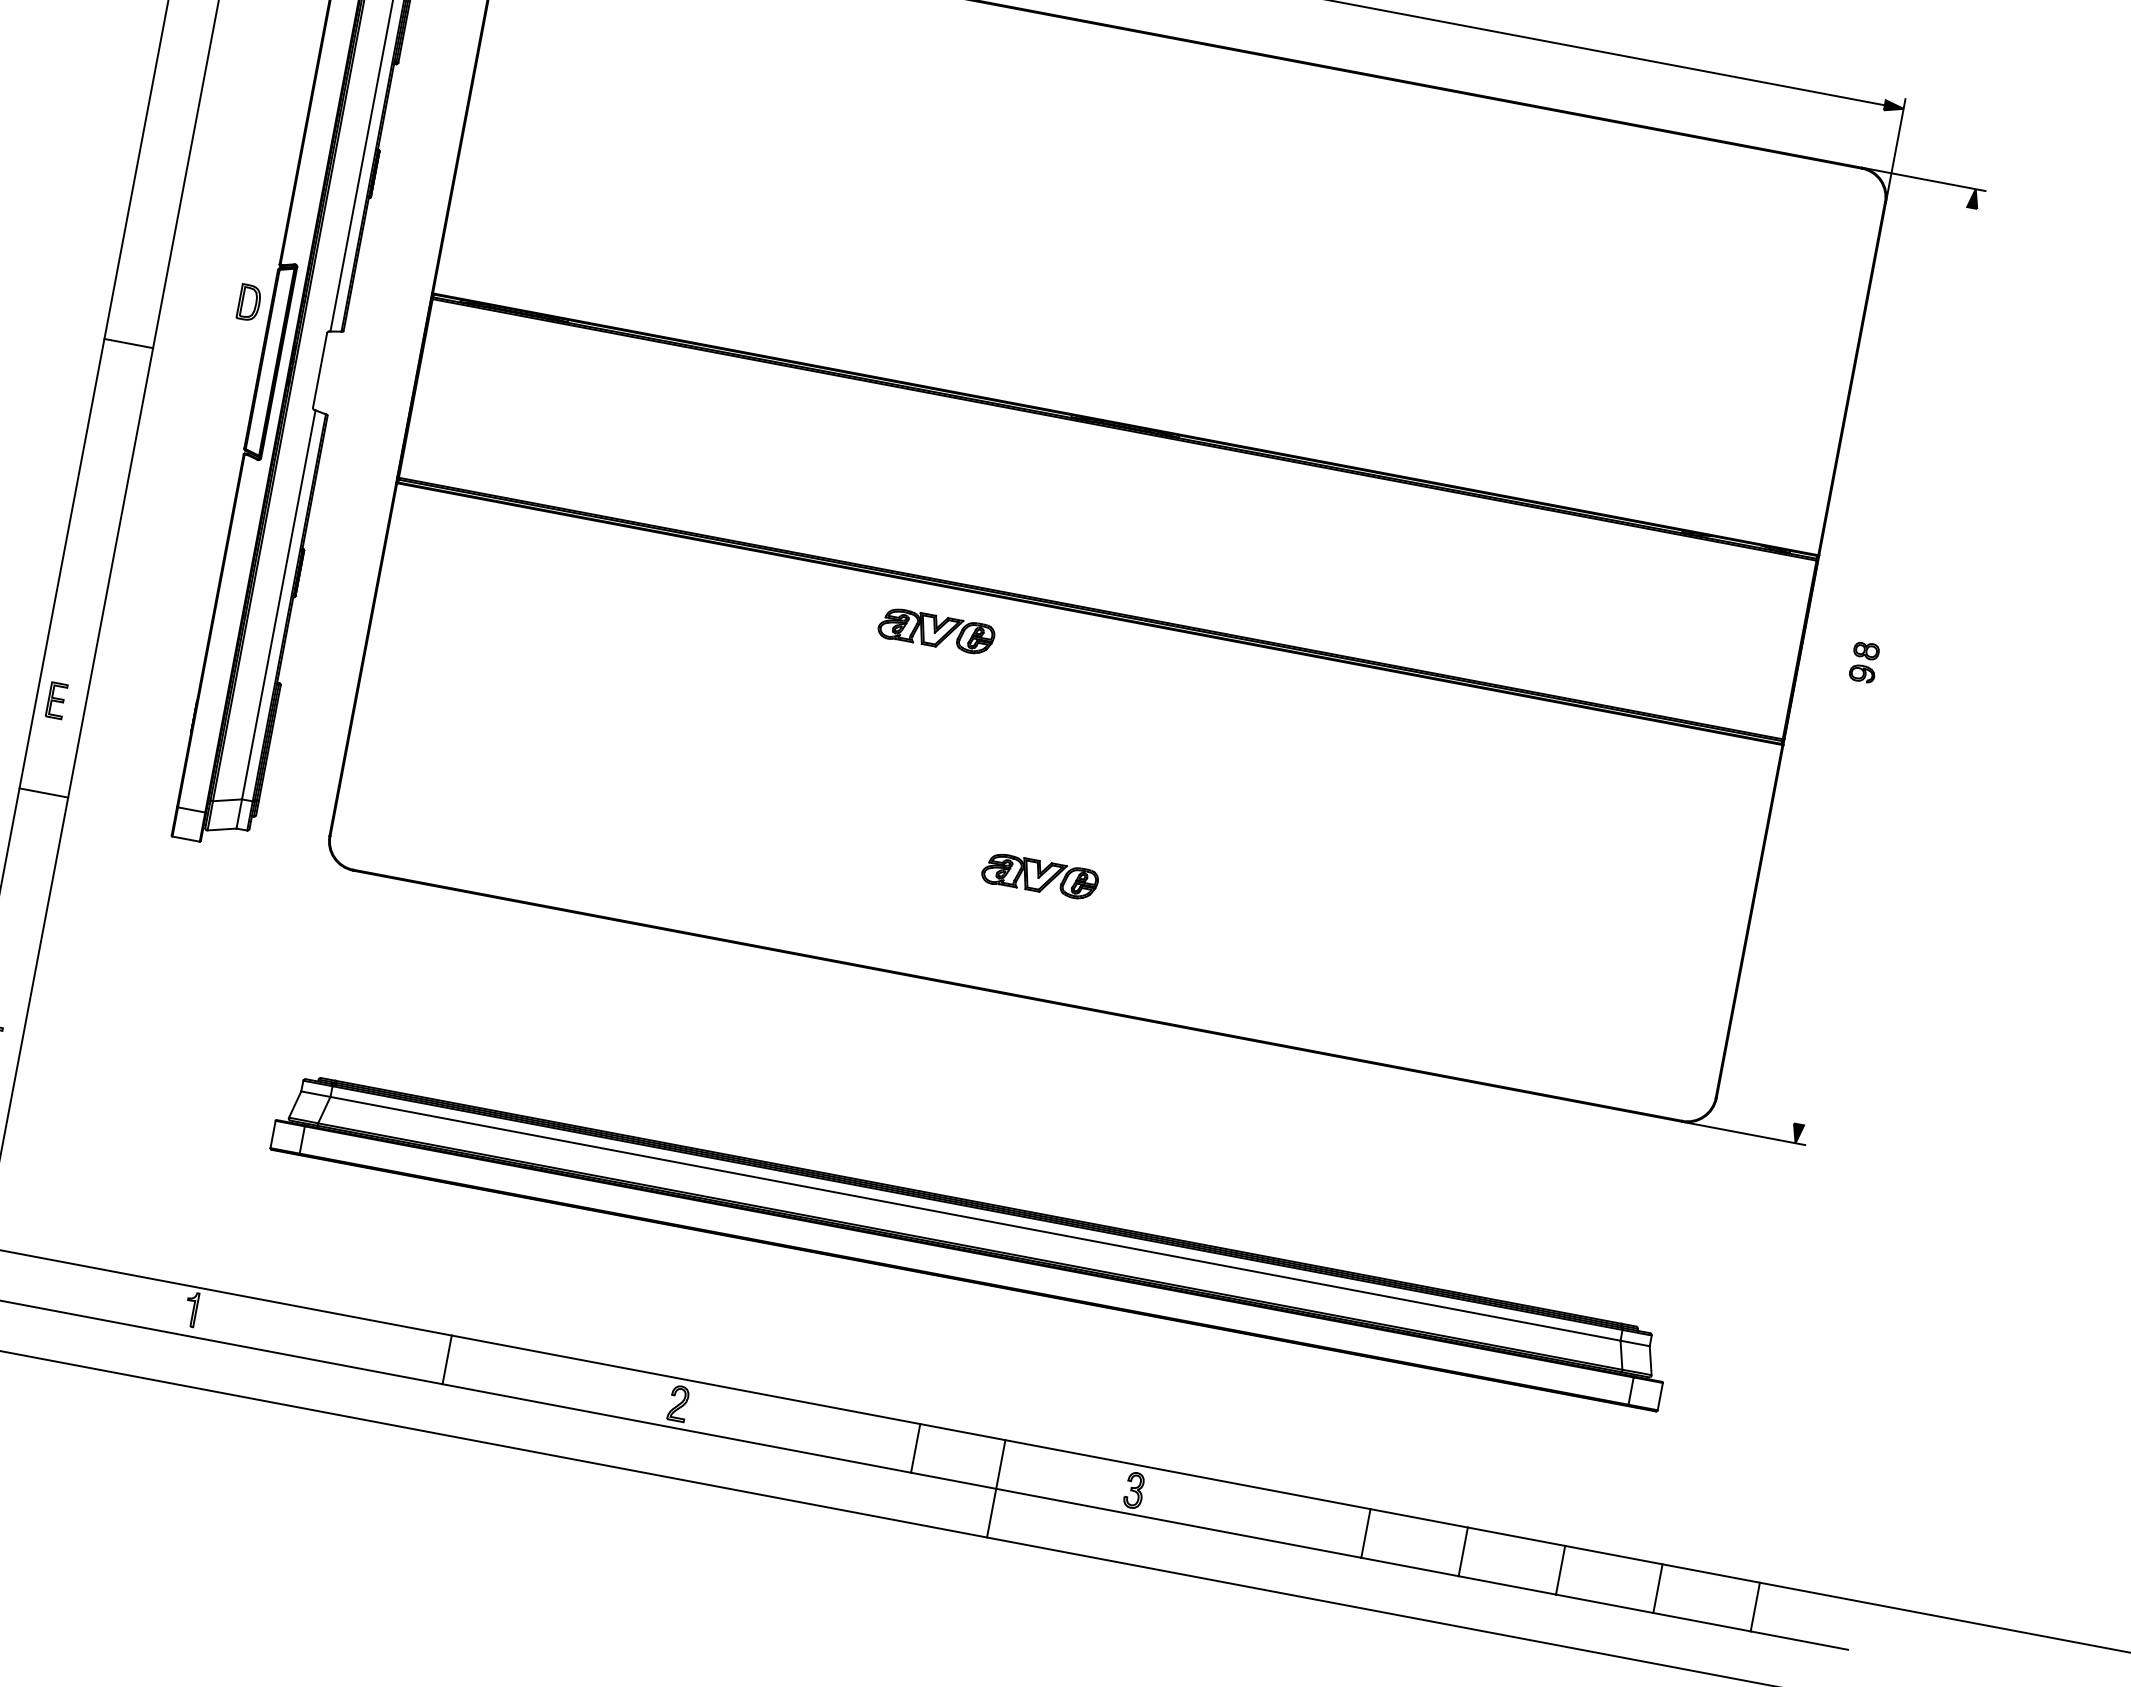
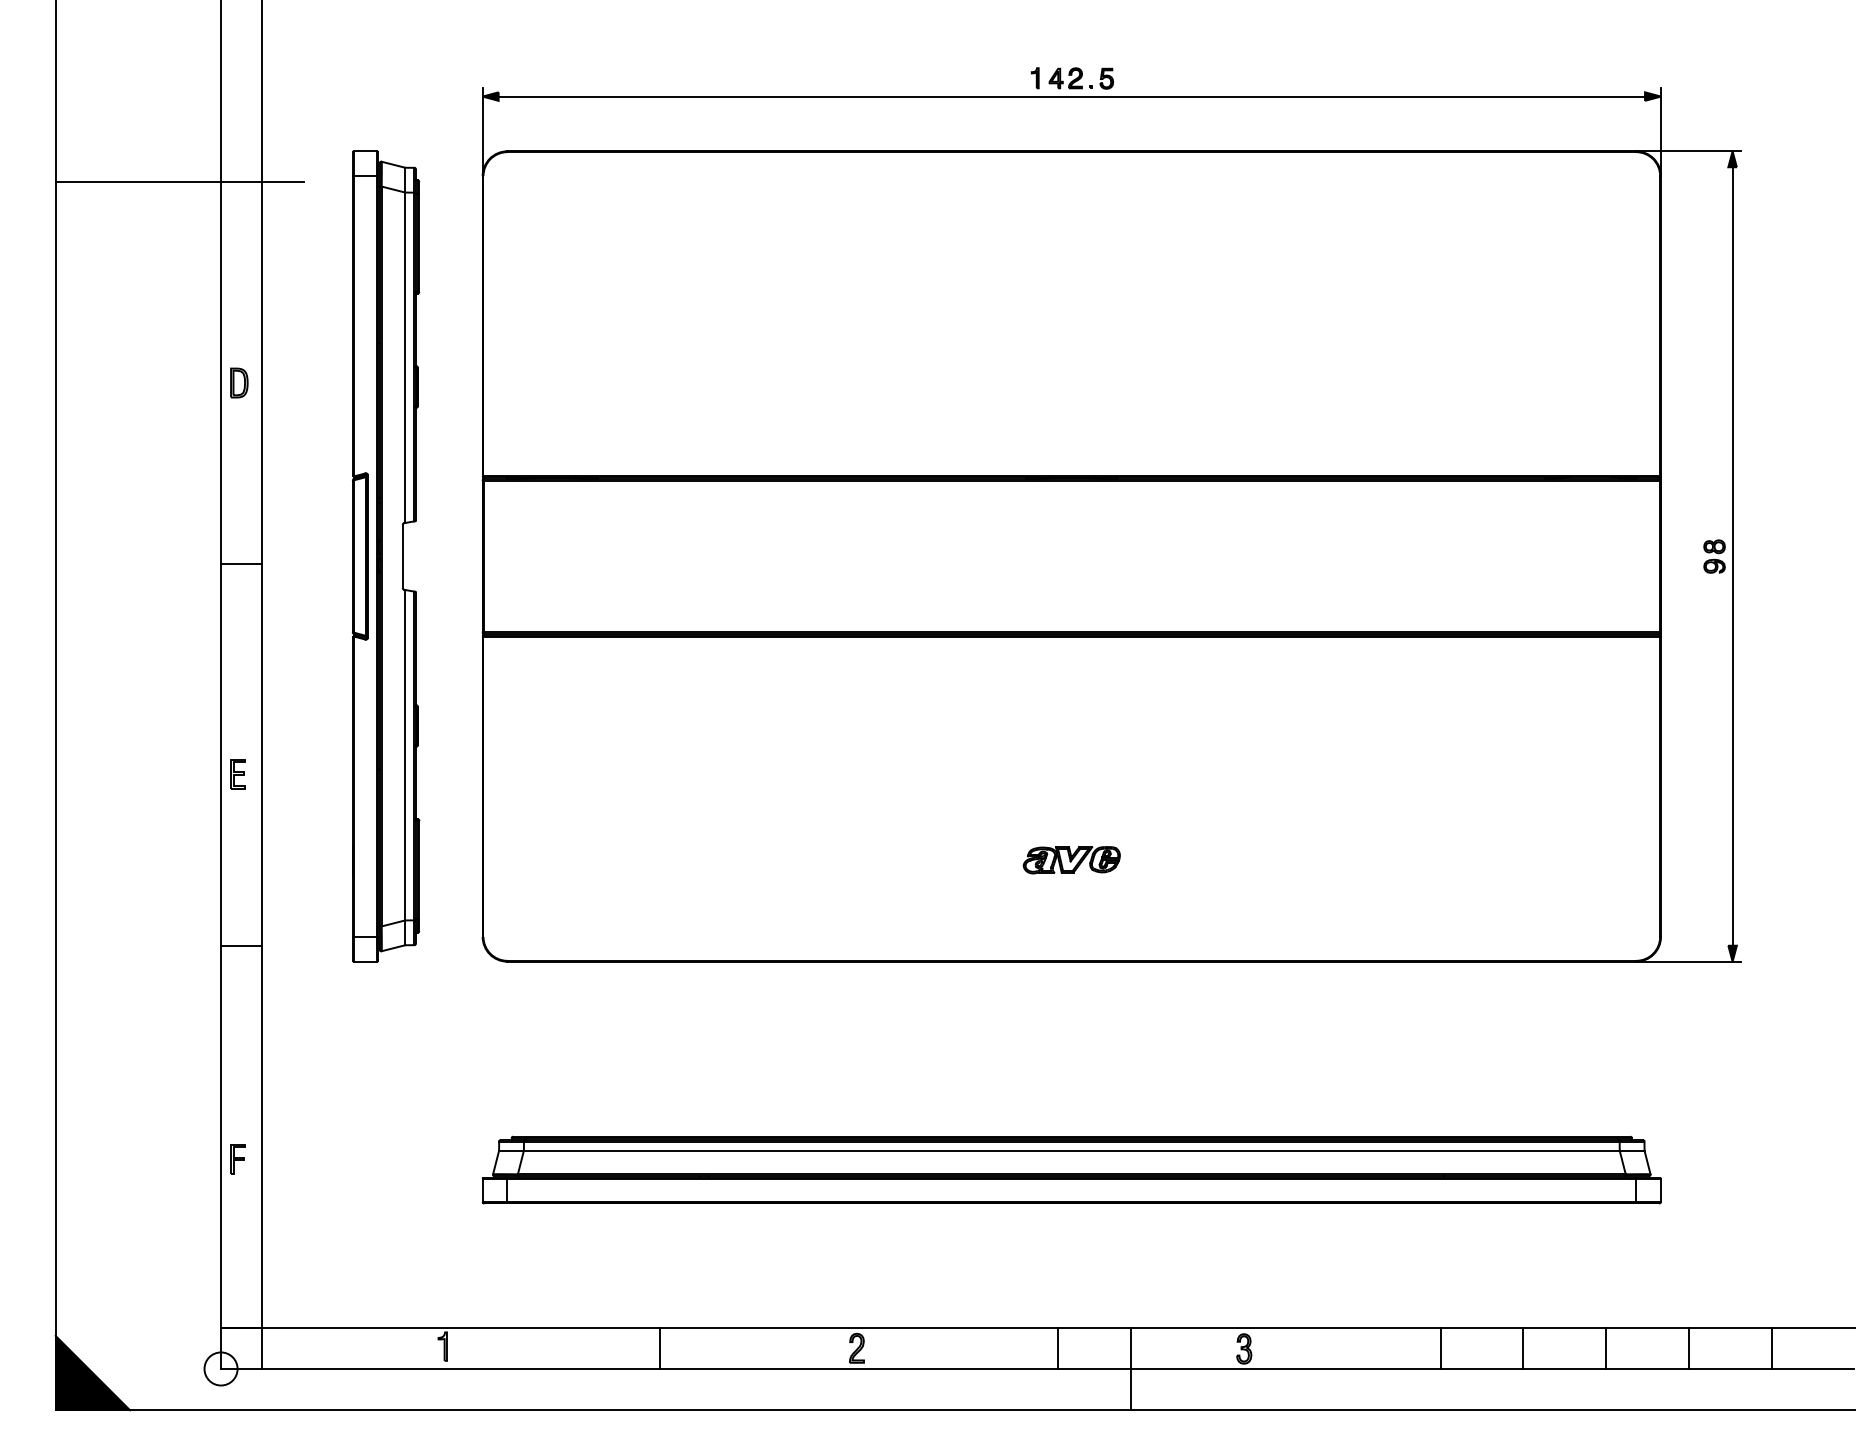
part: (249, 302) -> (239, 382), moved
part: (936, 631) -> (948, 675), removed
line: (1885, 666) -> (1732, 556), added
part: (56, 700) -> (237, 774), moved

